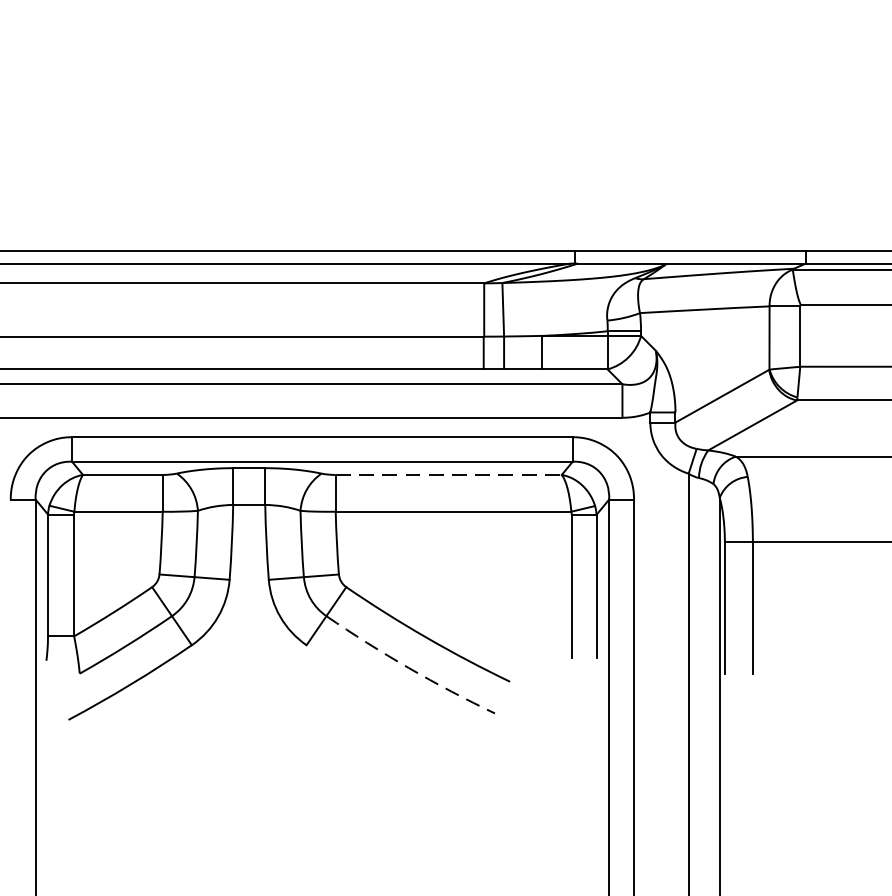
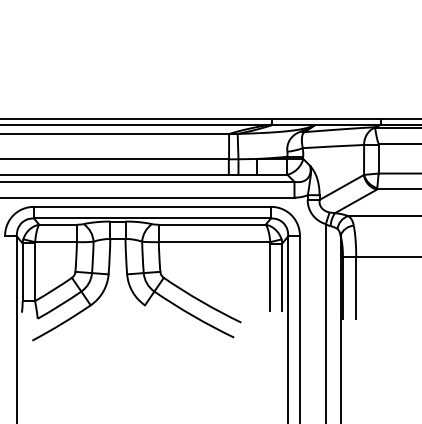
line: (449, 474) -> (212, 224), dashed -> solid
arc: (409, 668) -> (193, 316), dashed -> solid

